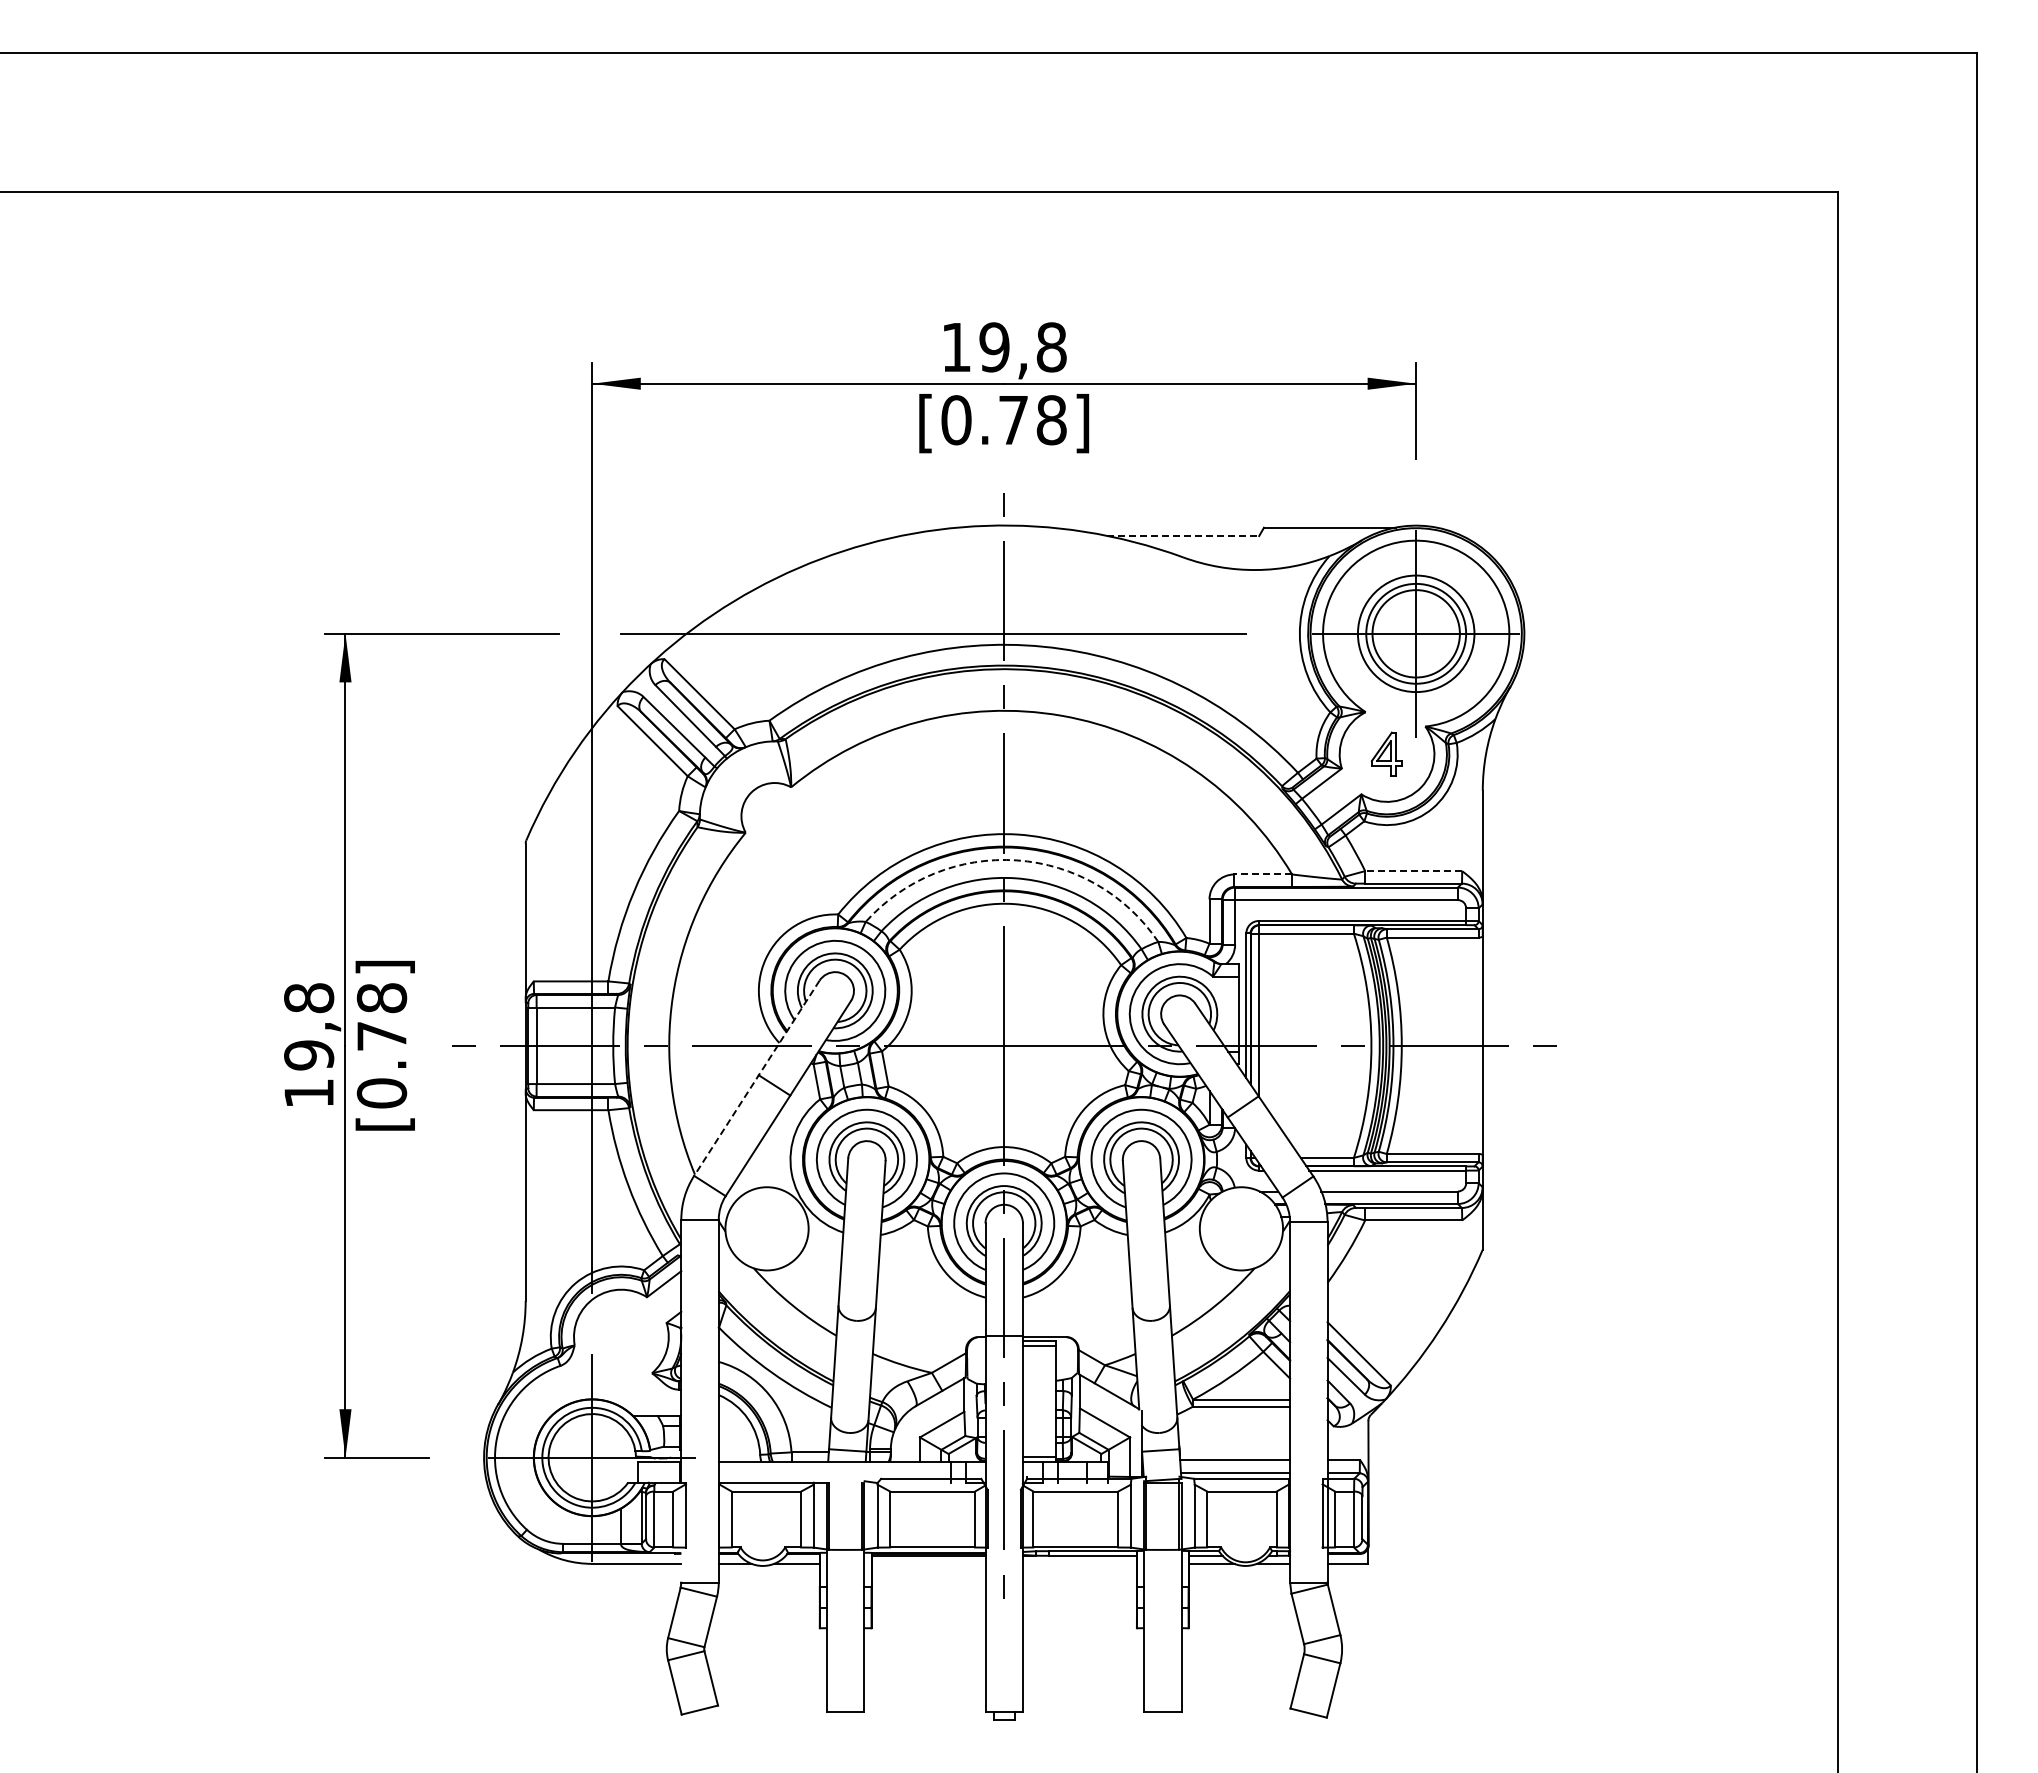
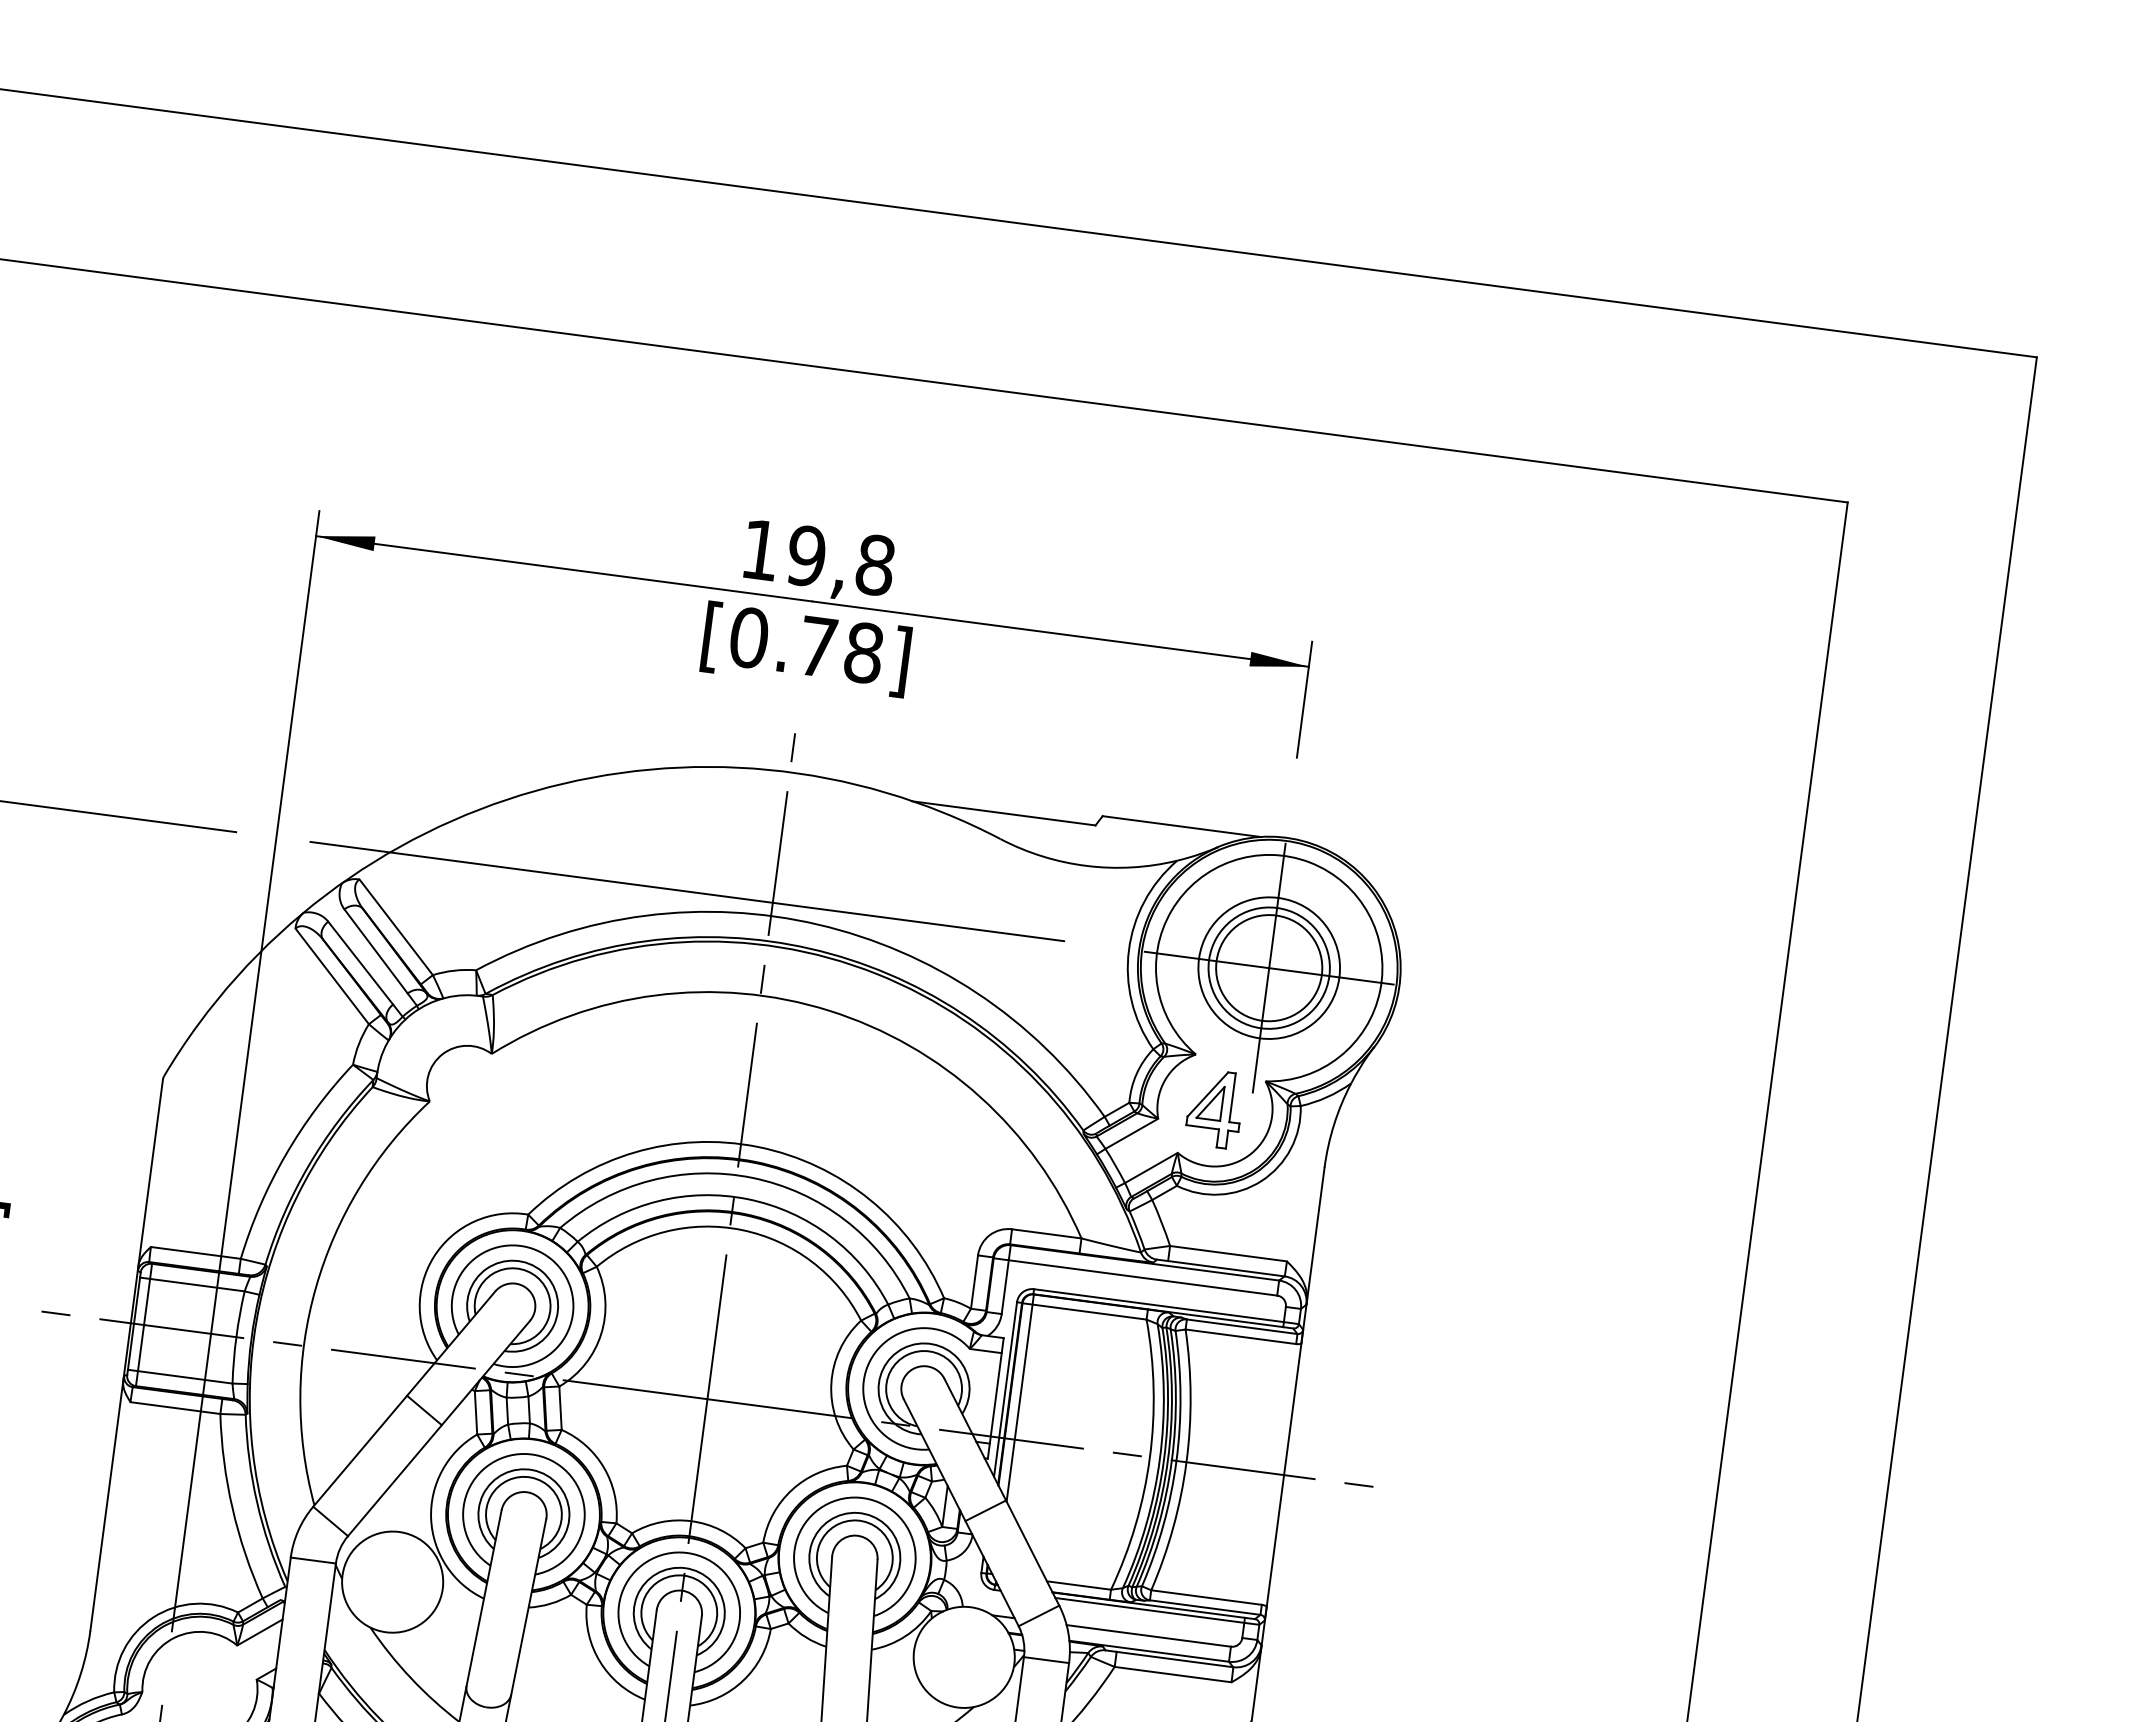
line: (1183, 536) -> (1004, 813), dashed -> solid
part: (1386, 754) -> (1214, 1108), size x1.43
arc: (1016, 860) -> (751, 1177), dashed -> solid
line: (1413, 871) -> (1228, 1254), dashed -> solid
line: (1263, 874) -> (1047, 1233), dashed -> solid
line: (756, 1078) -> (403, 1399), dashed -> solid

